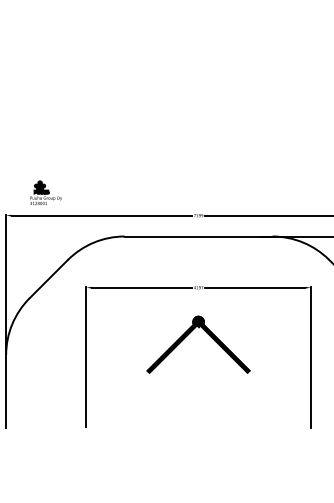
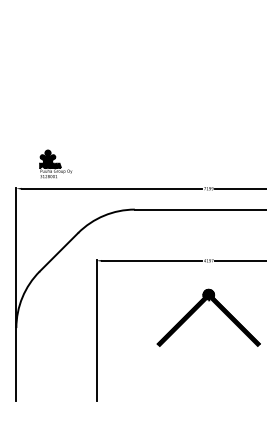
part: (45, 190) -> (55, 163), size x1.43

